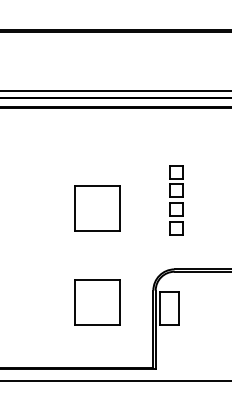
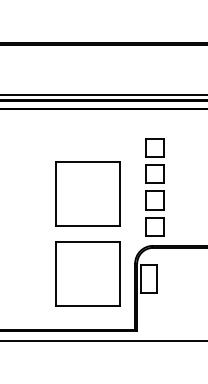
part: (176, 200) -> (154, 187), size x1.67
part: (97, 207) -> (87, 193), size x1.67
part: (97, 301) -> (87, 273), size x1.67

